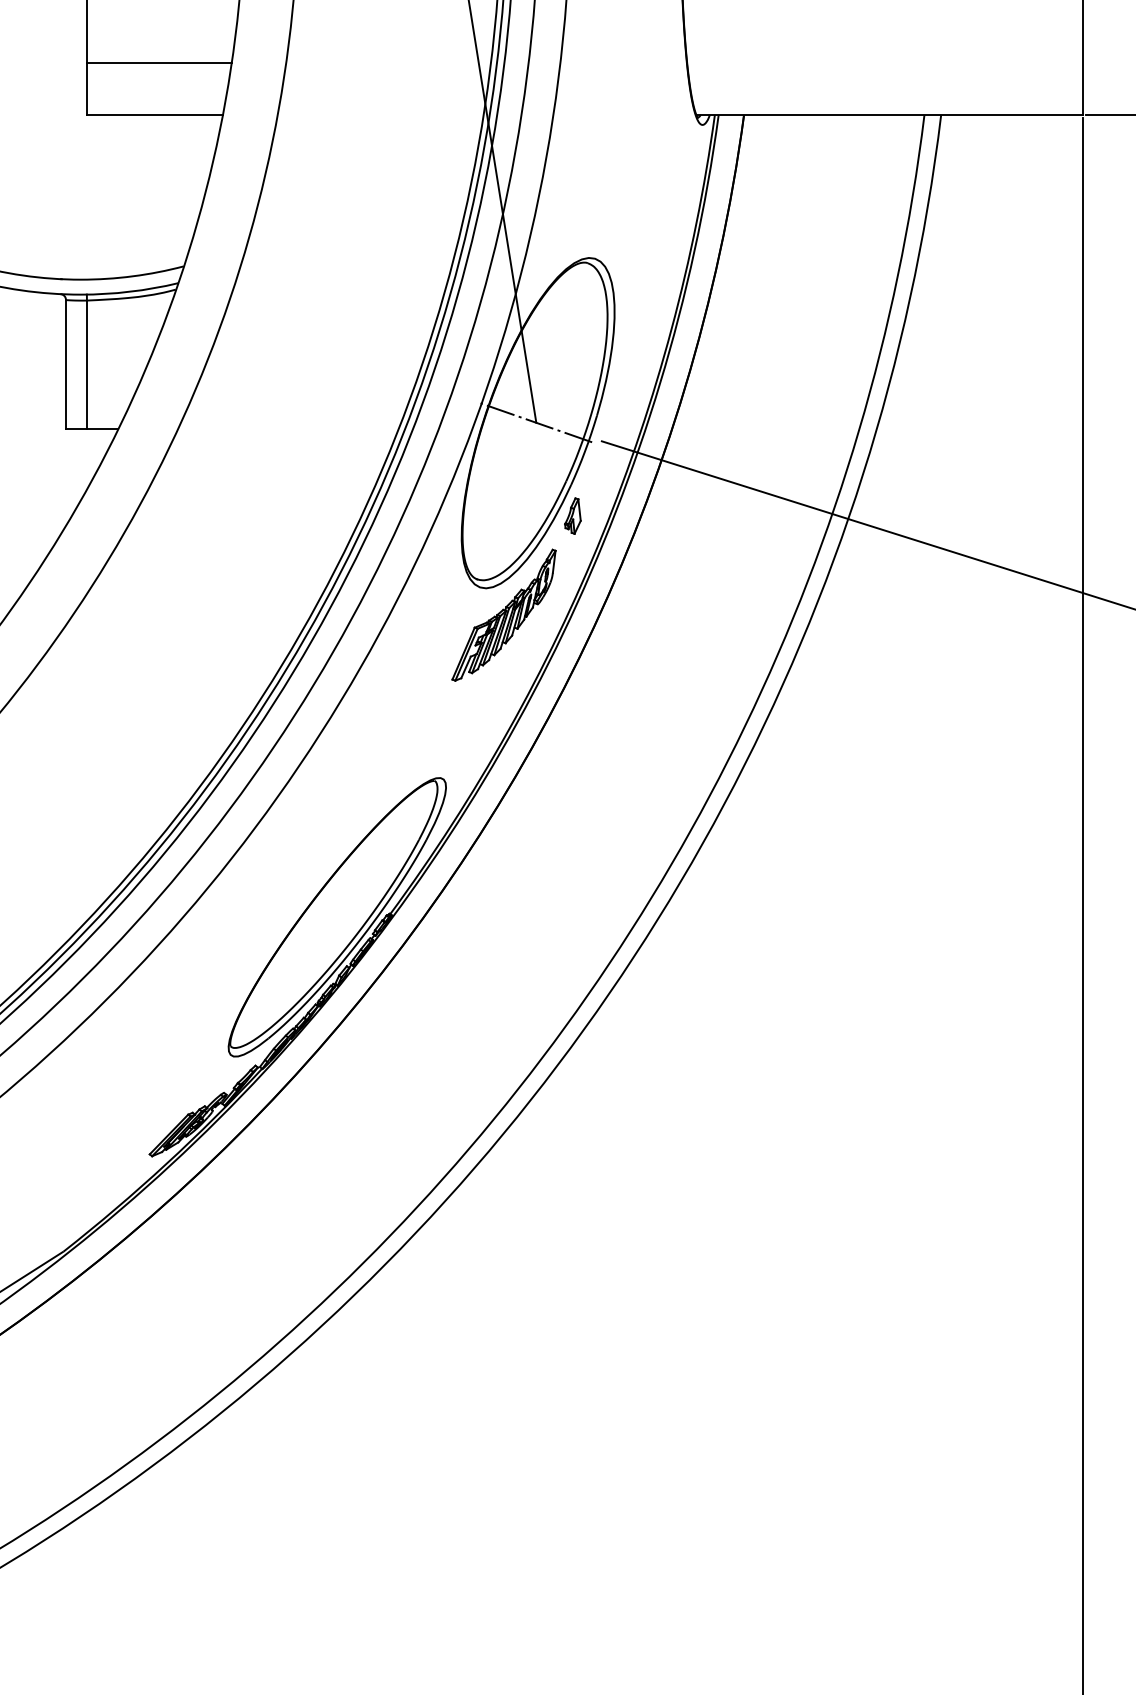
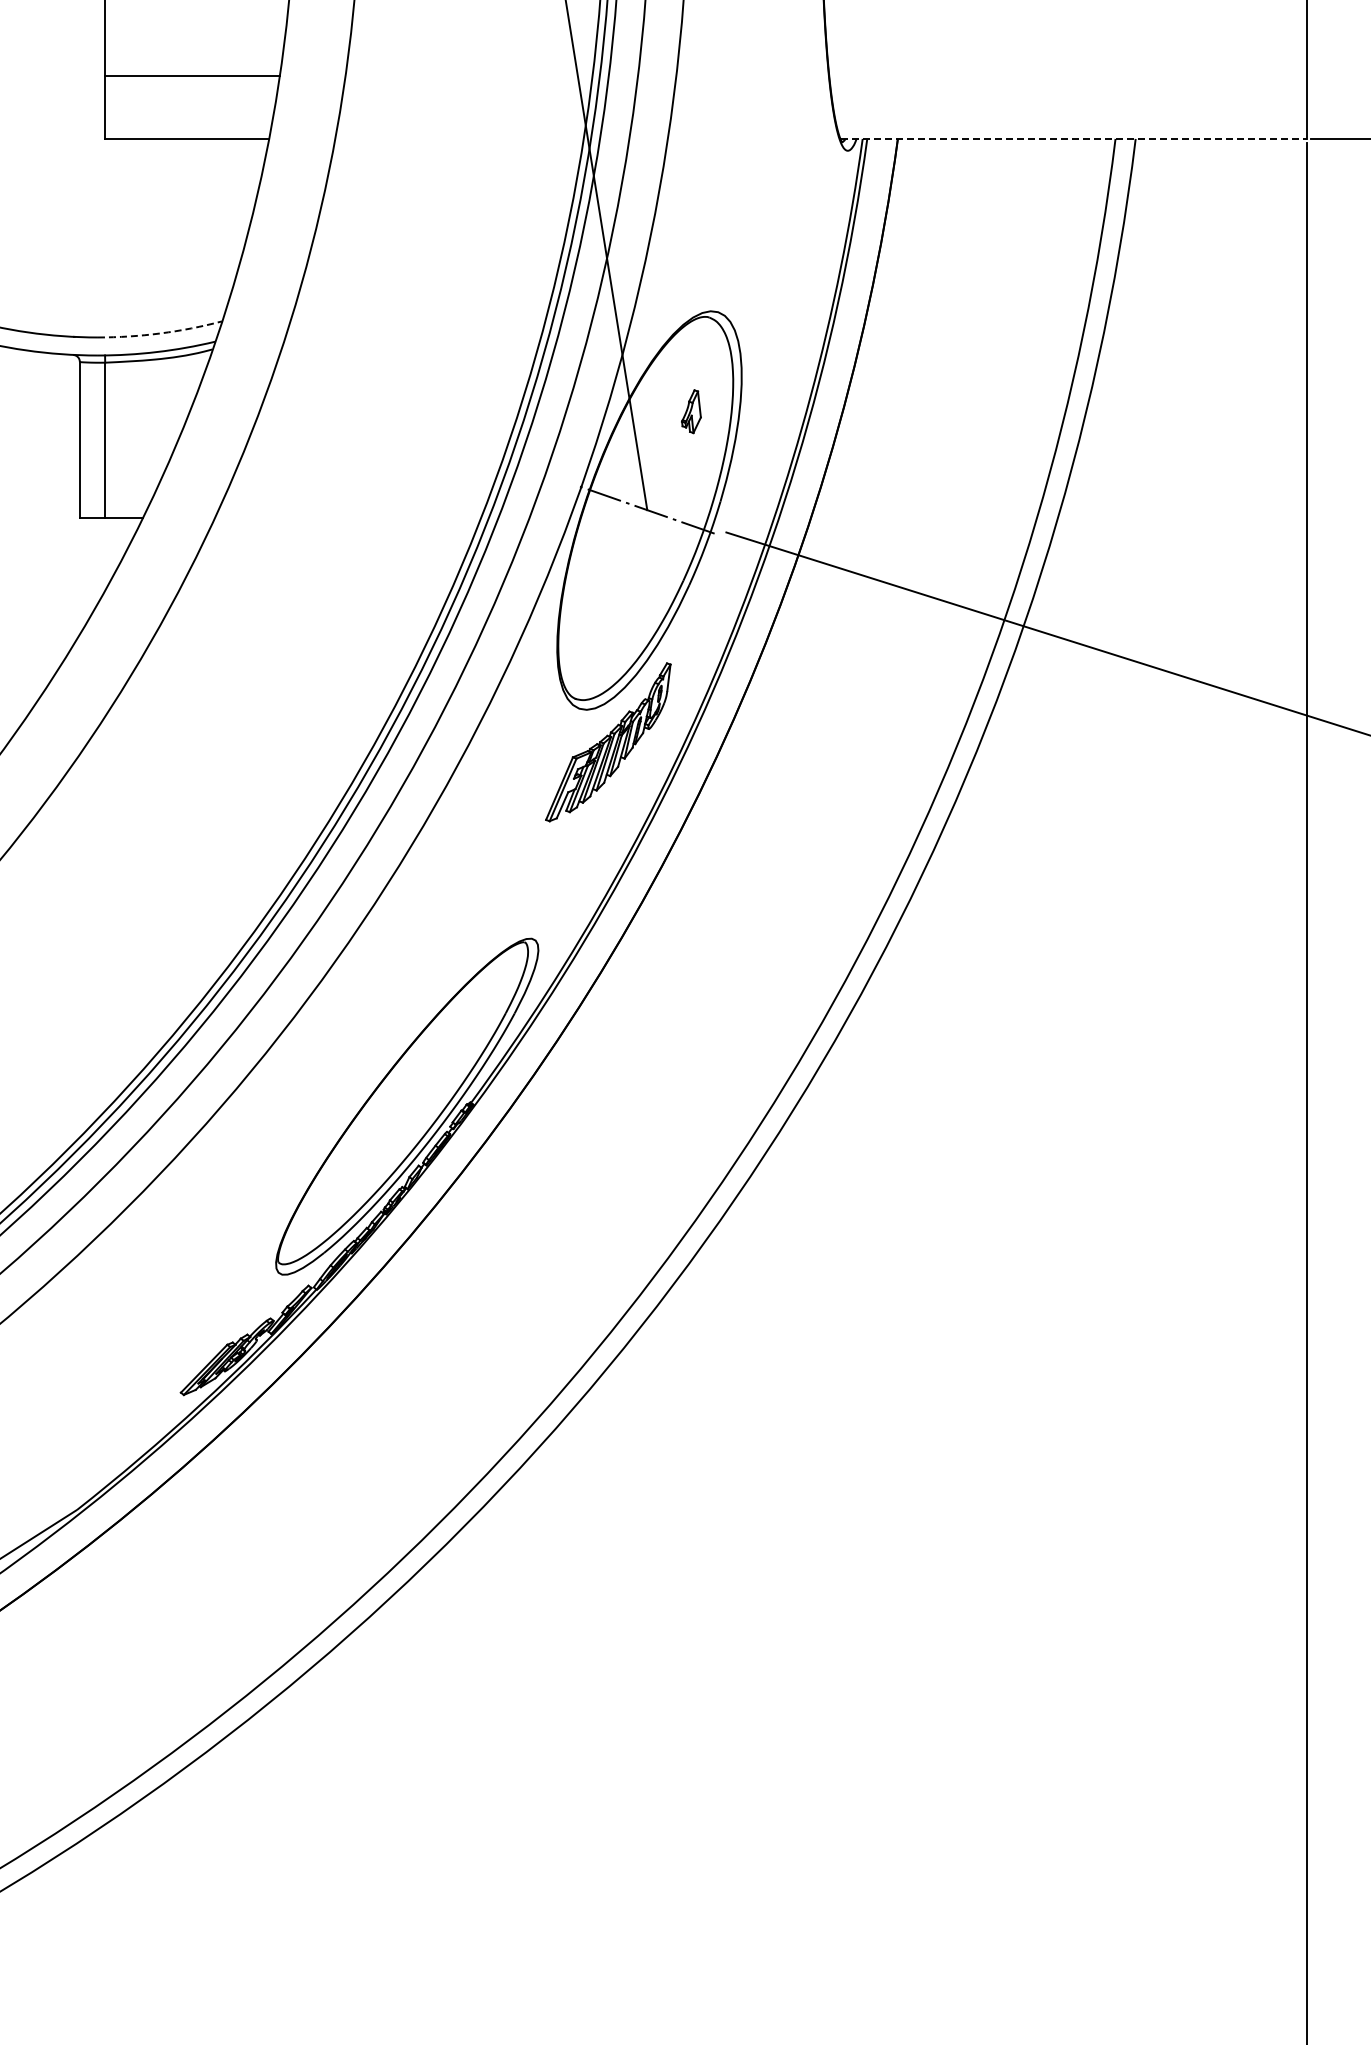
line: (890, 114) -> (1074, 138), solid -> dashed
arc: (132, 276) -> (160, 333), solid -> dashed
part: (572, 515) -> (691, 411), moved

